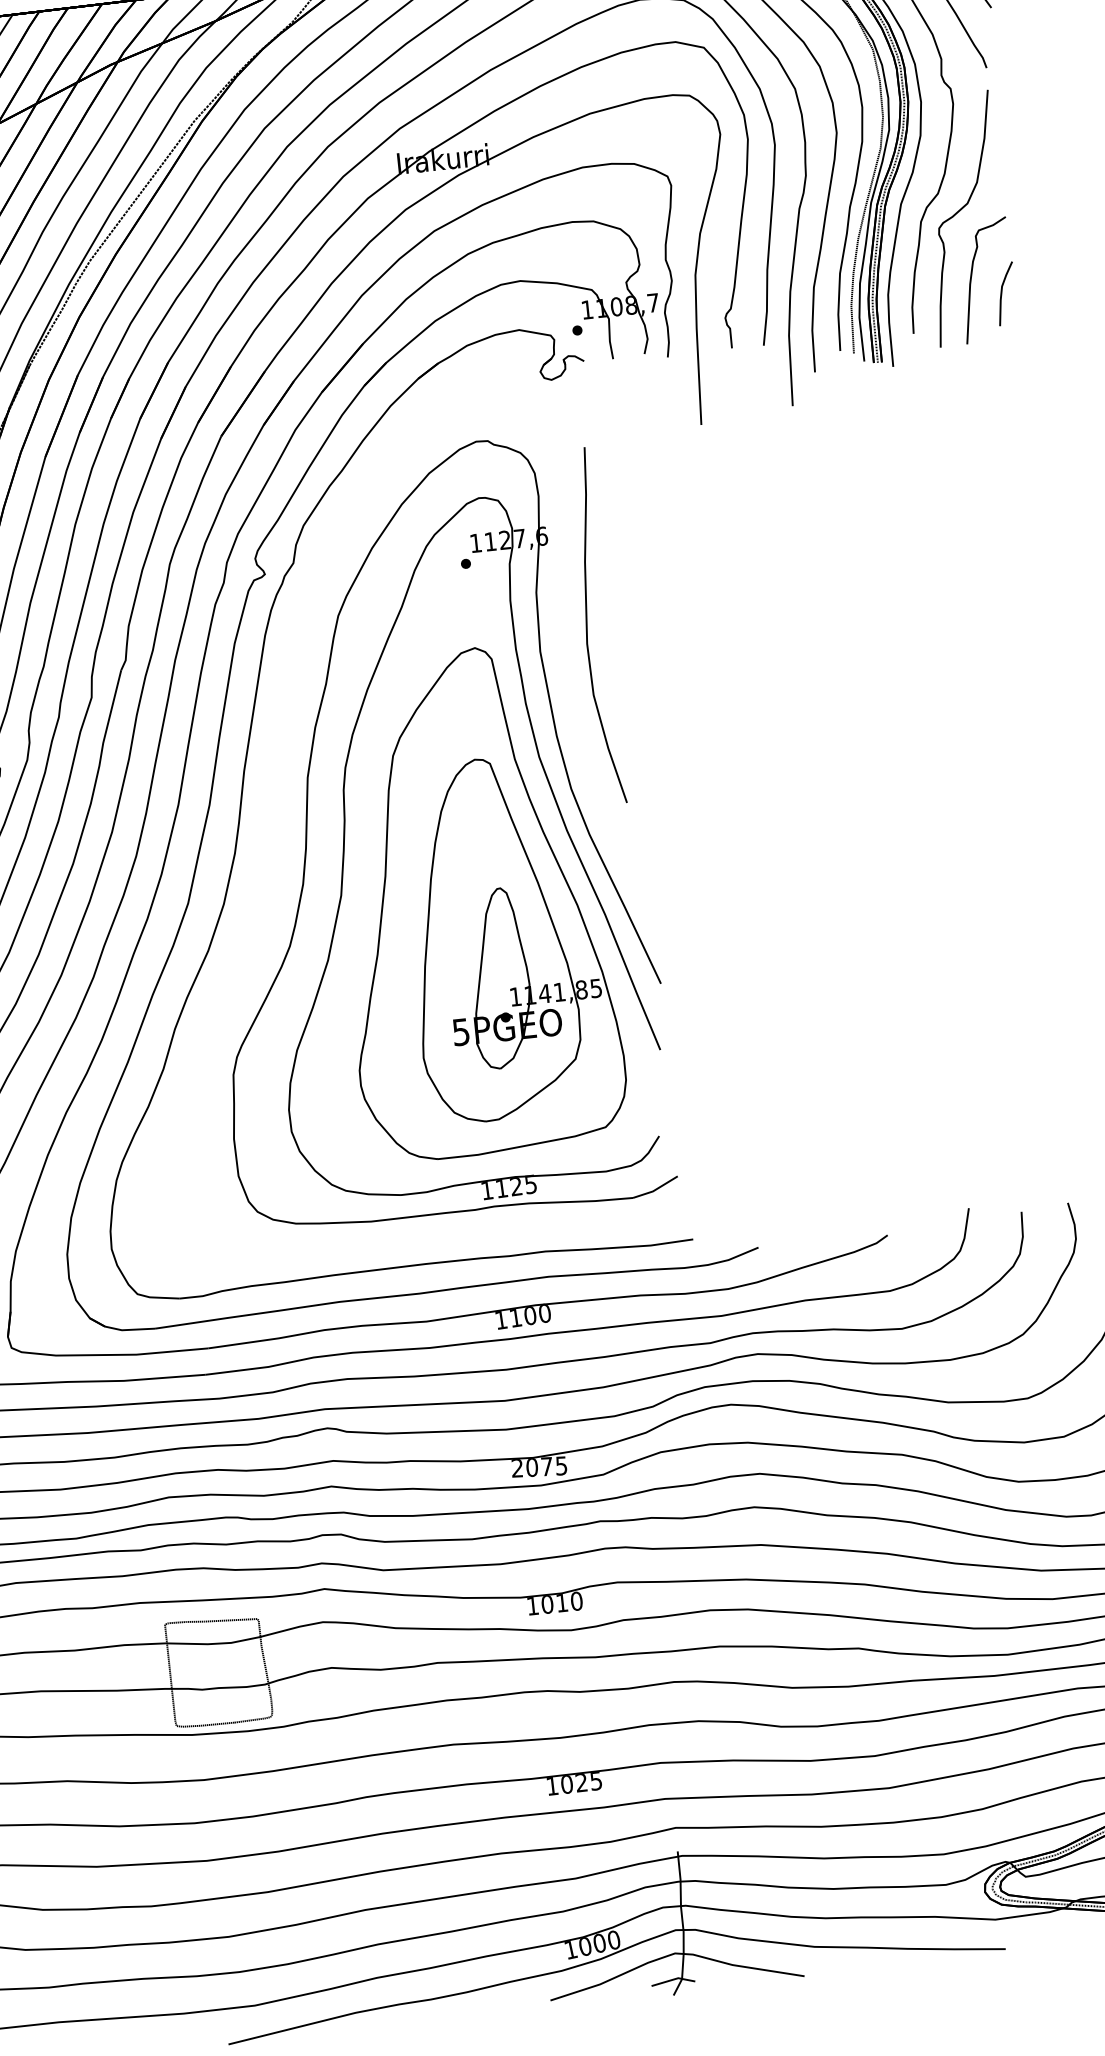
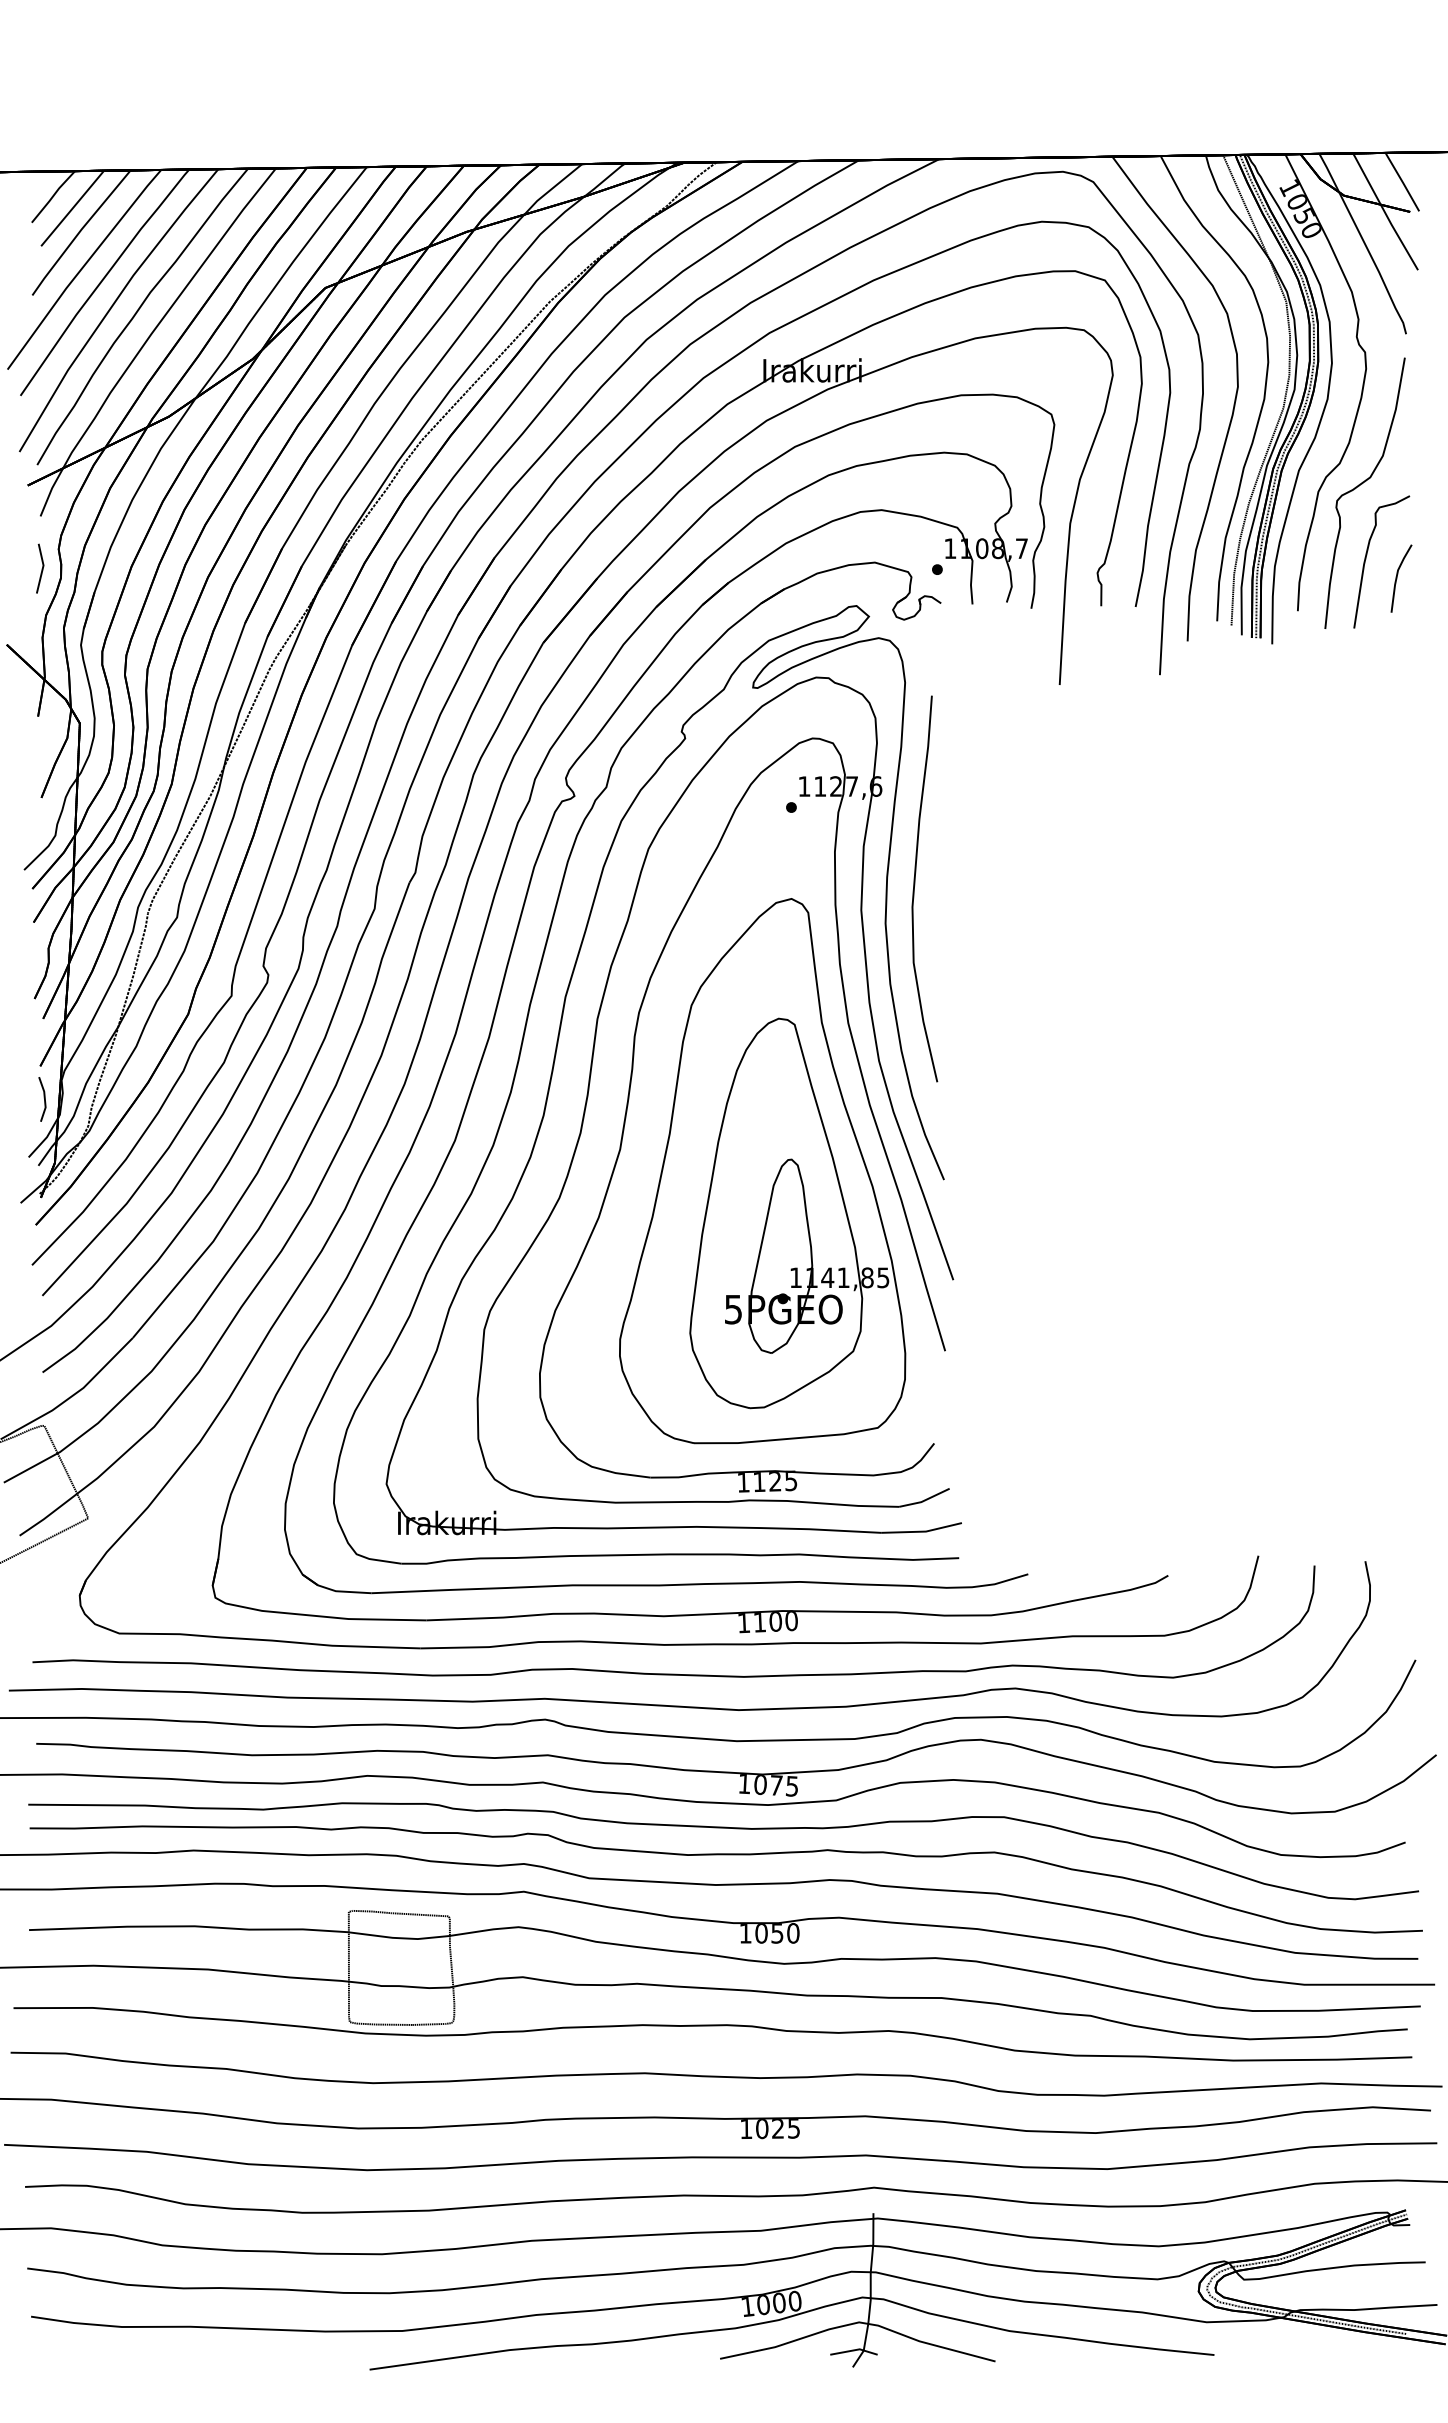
part: (273, 809) -> (557, 1049), added
text: (517, 1467) -> (744, 1783), 2075 -> 1075
text: (562, 1602) -> (777, 1933), 1010 -> 1050

